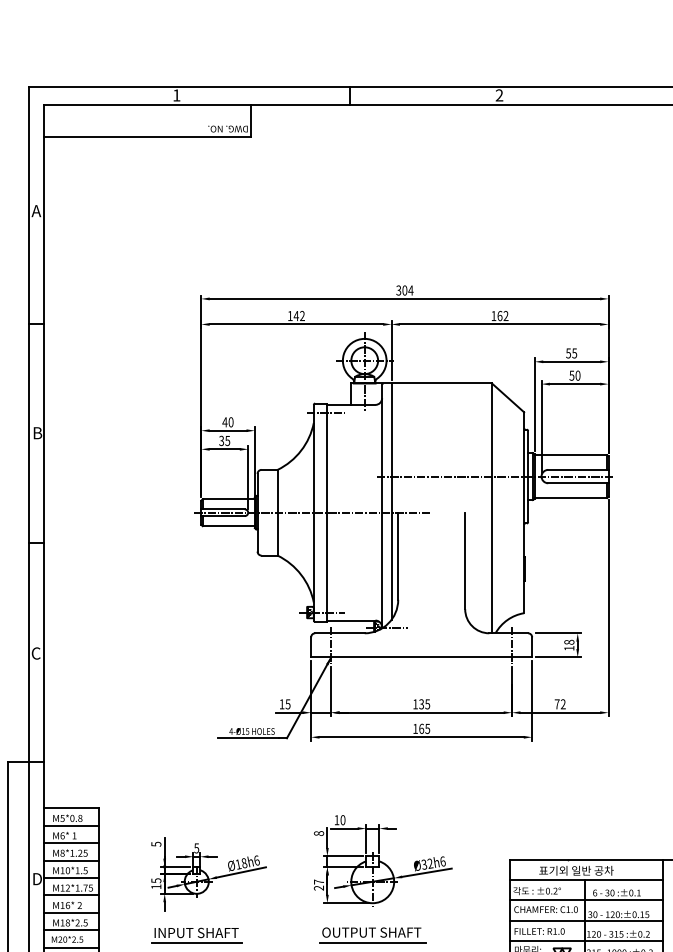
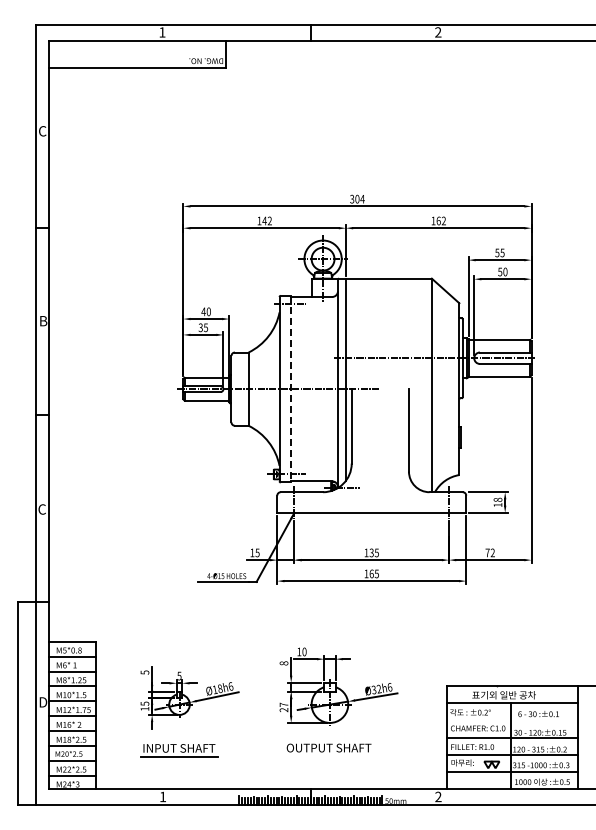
text: (36, 211) -> (42, 131), A -> C
line: (327, 513) -> (291, 389), solid -> dashed
line: (586, 900) -> (512, 720), removed
line: (372, 942) -> (329, 756), removed

